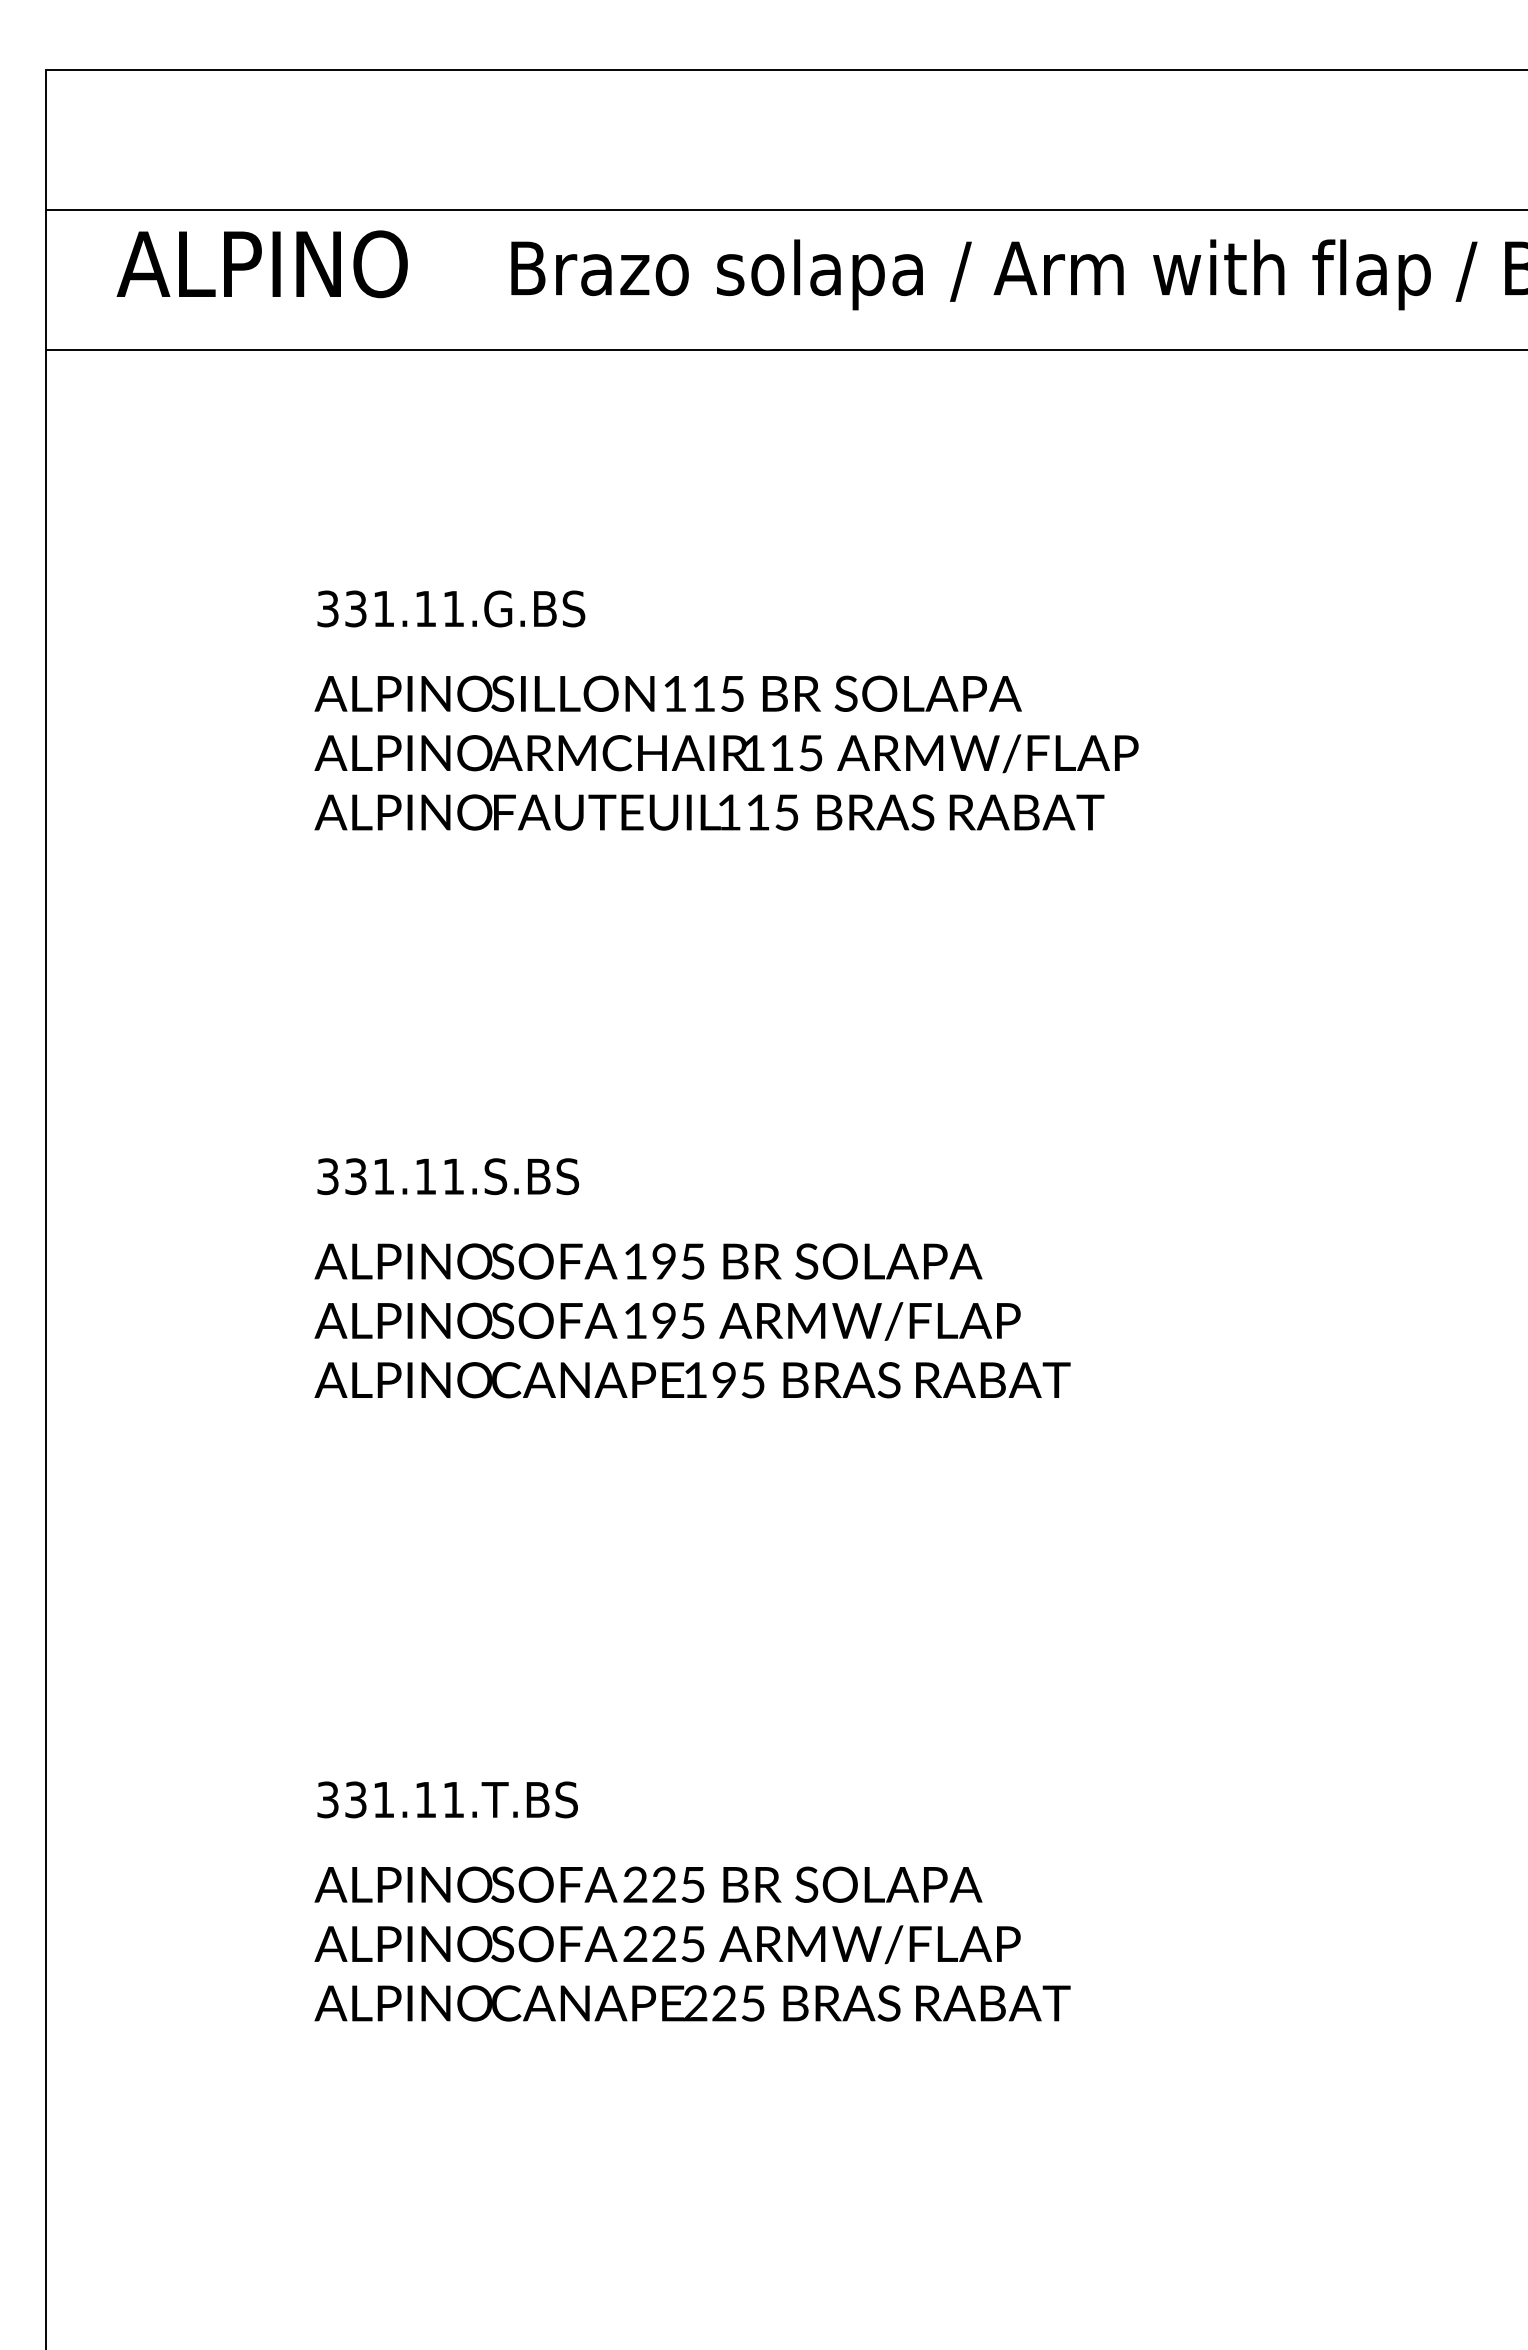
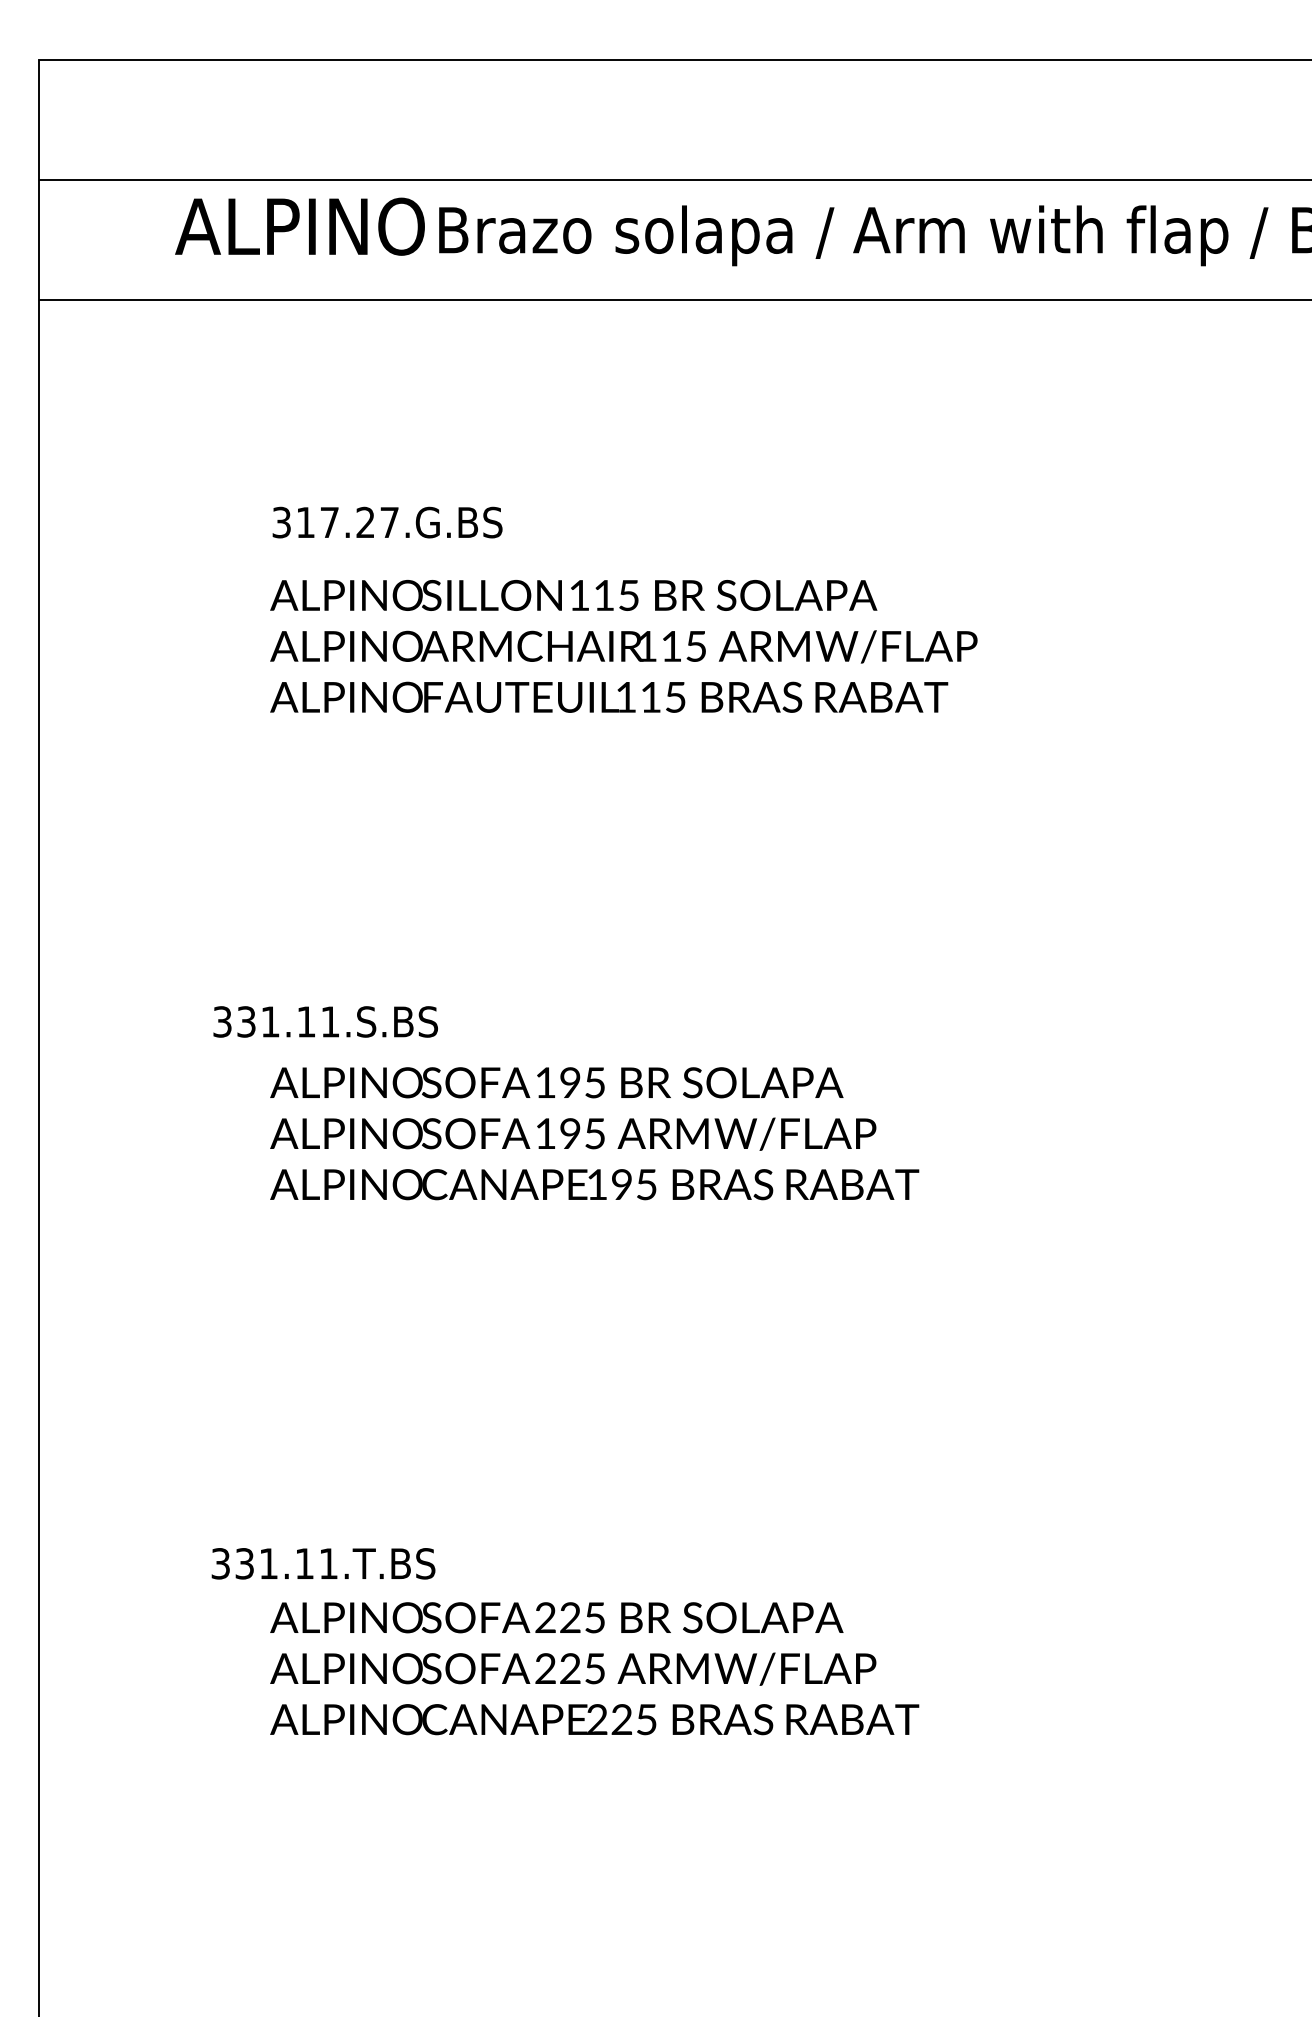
text: (261, 264) -> (299, 226), moved
text: (404, 608) -> (347, 522), 331.11.G.BS -> 317.27.G.BS
text: (448, 1176) -> (325, 1021), moved
text: (447, 1799) -> (323, 1563), moved

